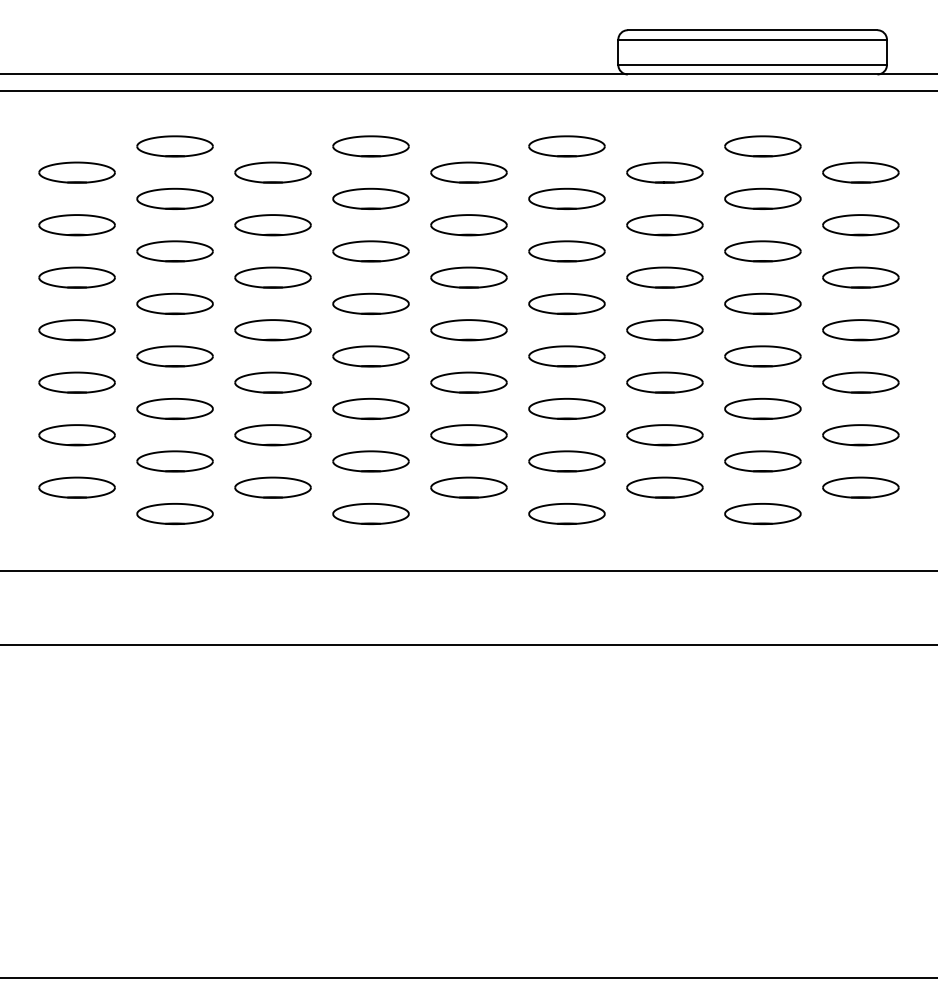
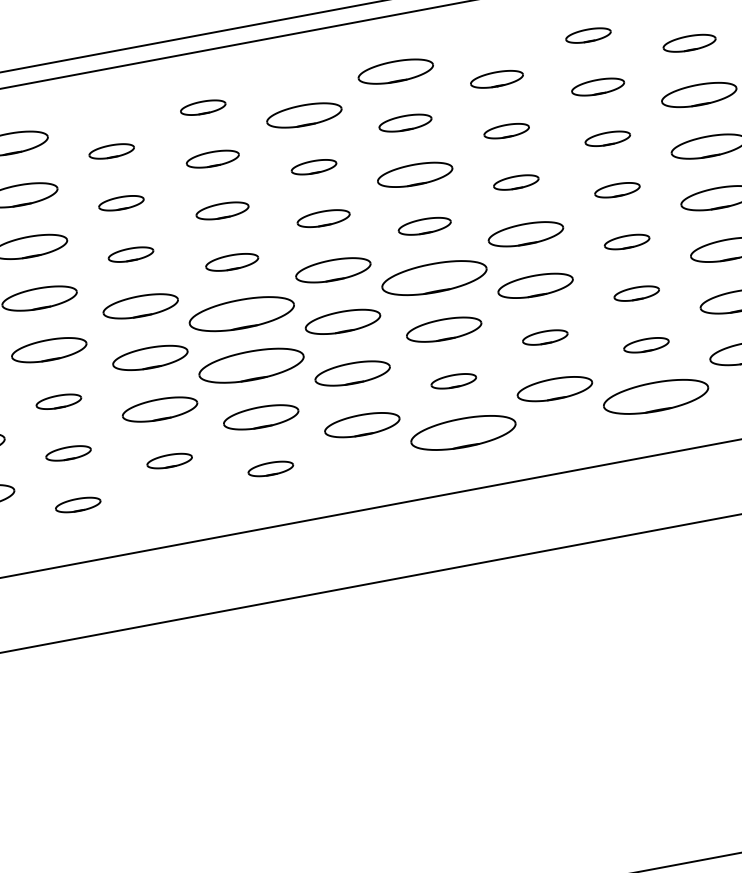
part: (370, 146) -> (202, 107), size x0.6
part: (762, 146) -> (588, 35), size x0.6
part: (272, 172) -> (111, 151), size x0.6
part: (664, 172) -> (496, 79), size x0.7
part: (860, 172) -> (689, 43), size x0.7
part: (370, 198) -> (212, 158), size x0.7
part: (566, 198) -> (404, 122), size x0.7
part: (762, 198) -> (597, 86), size x0.7
part: (272, 225) -> (120, 203), size x0.6
part: (468, 225) -> (313, 167), size x0.6
part: (664, 225) -> (506, 131), size x0.6
part: (370, 251) -> (222, 211), size x0.7
part: (762, 251) -> (607, 138), size x0.6
part: (272, 277) -> (130, 254), size x0.6
part: (468, 277) -> (323, 218), size x0.7
part: (664, 277) -> (515, 182), size x0.6
part: (370, 303) -> (231, 262), size x0.7
part: (566, 303) -> (424, 226), size x0.7
part: (762, 303) -> (616, 190), size x0.6
part: (370, 356) -> (241, 314), size x1.4
part: (566, 356) -> (434, 278), size x1.4
part: (762, 356) -> (626, 242), size x0.6
part: (174, 408) -> (58, 401), size x0.6
part: (370, 408) -> (250, 365), size x1.4
part: (762, 408) -> (636, 293), size x0.6
part: (664, 435) -> (544, 337), size x0.6
part: (174, 461) -> (68, 453), size x0.6
part: (566, 461) -> (453, 381), size x0.6
part: (762, 461) -> (646, 345), size x0.6
part: (272, 487) -> (169, 461), size x0.6
part: (174, 513) -> (77, 504), size x0.6
part: (370, 513) -> (270, 468), size x0.6
part: (566, 513) -> (462, 432), size x1.4
part: (762, 513) -> (655, 396), size x1.4

